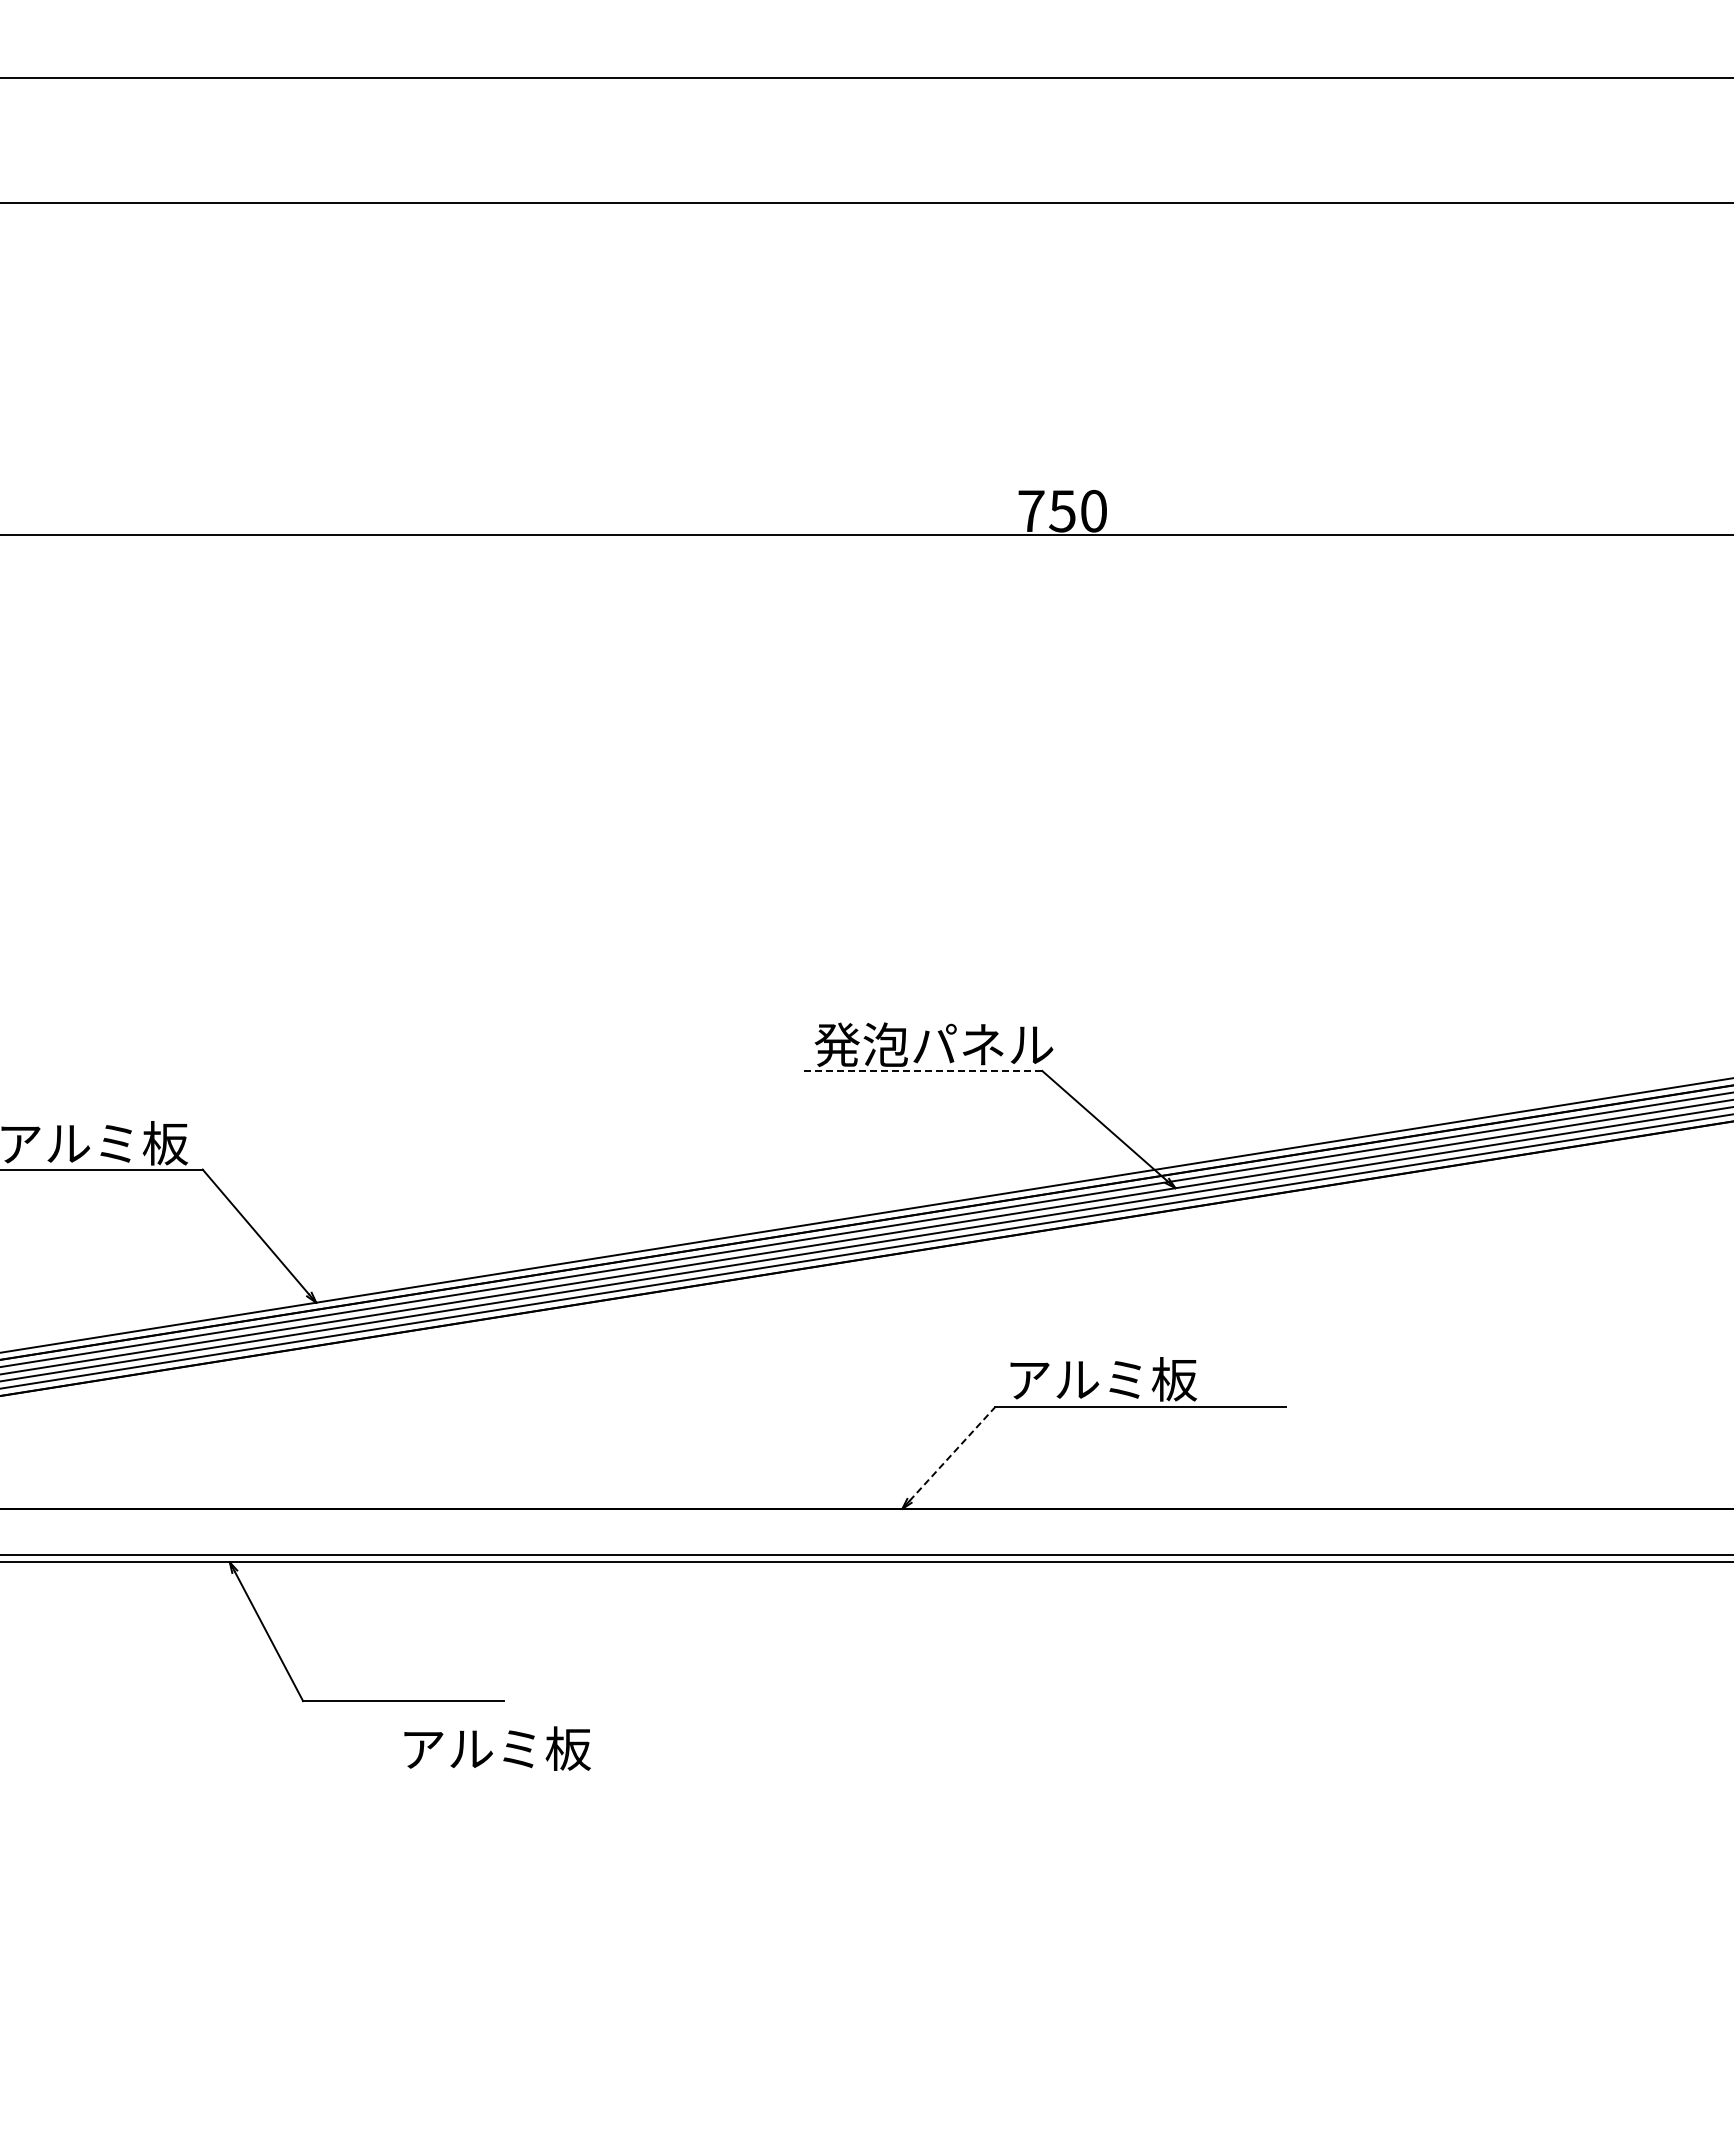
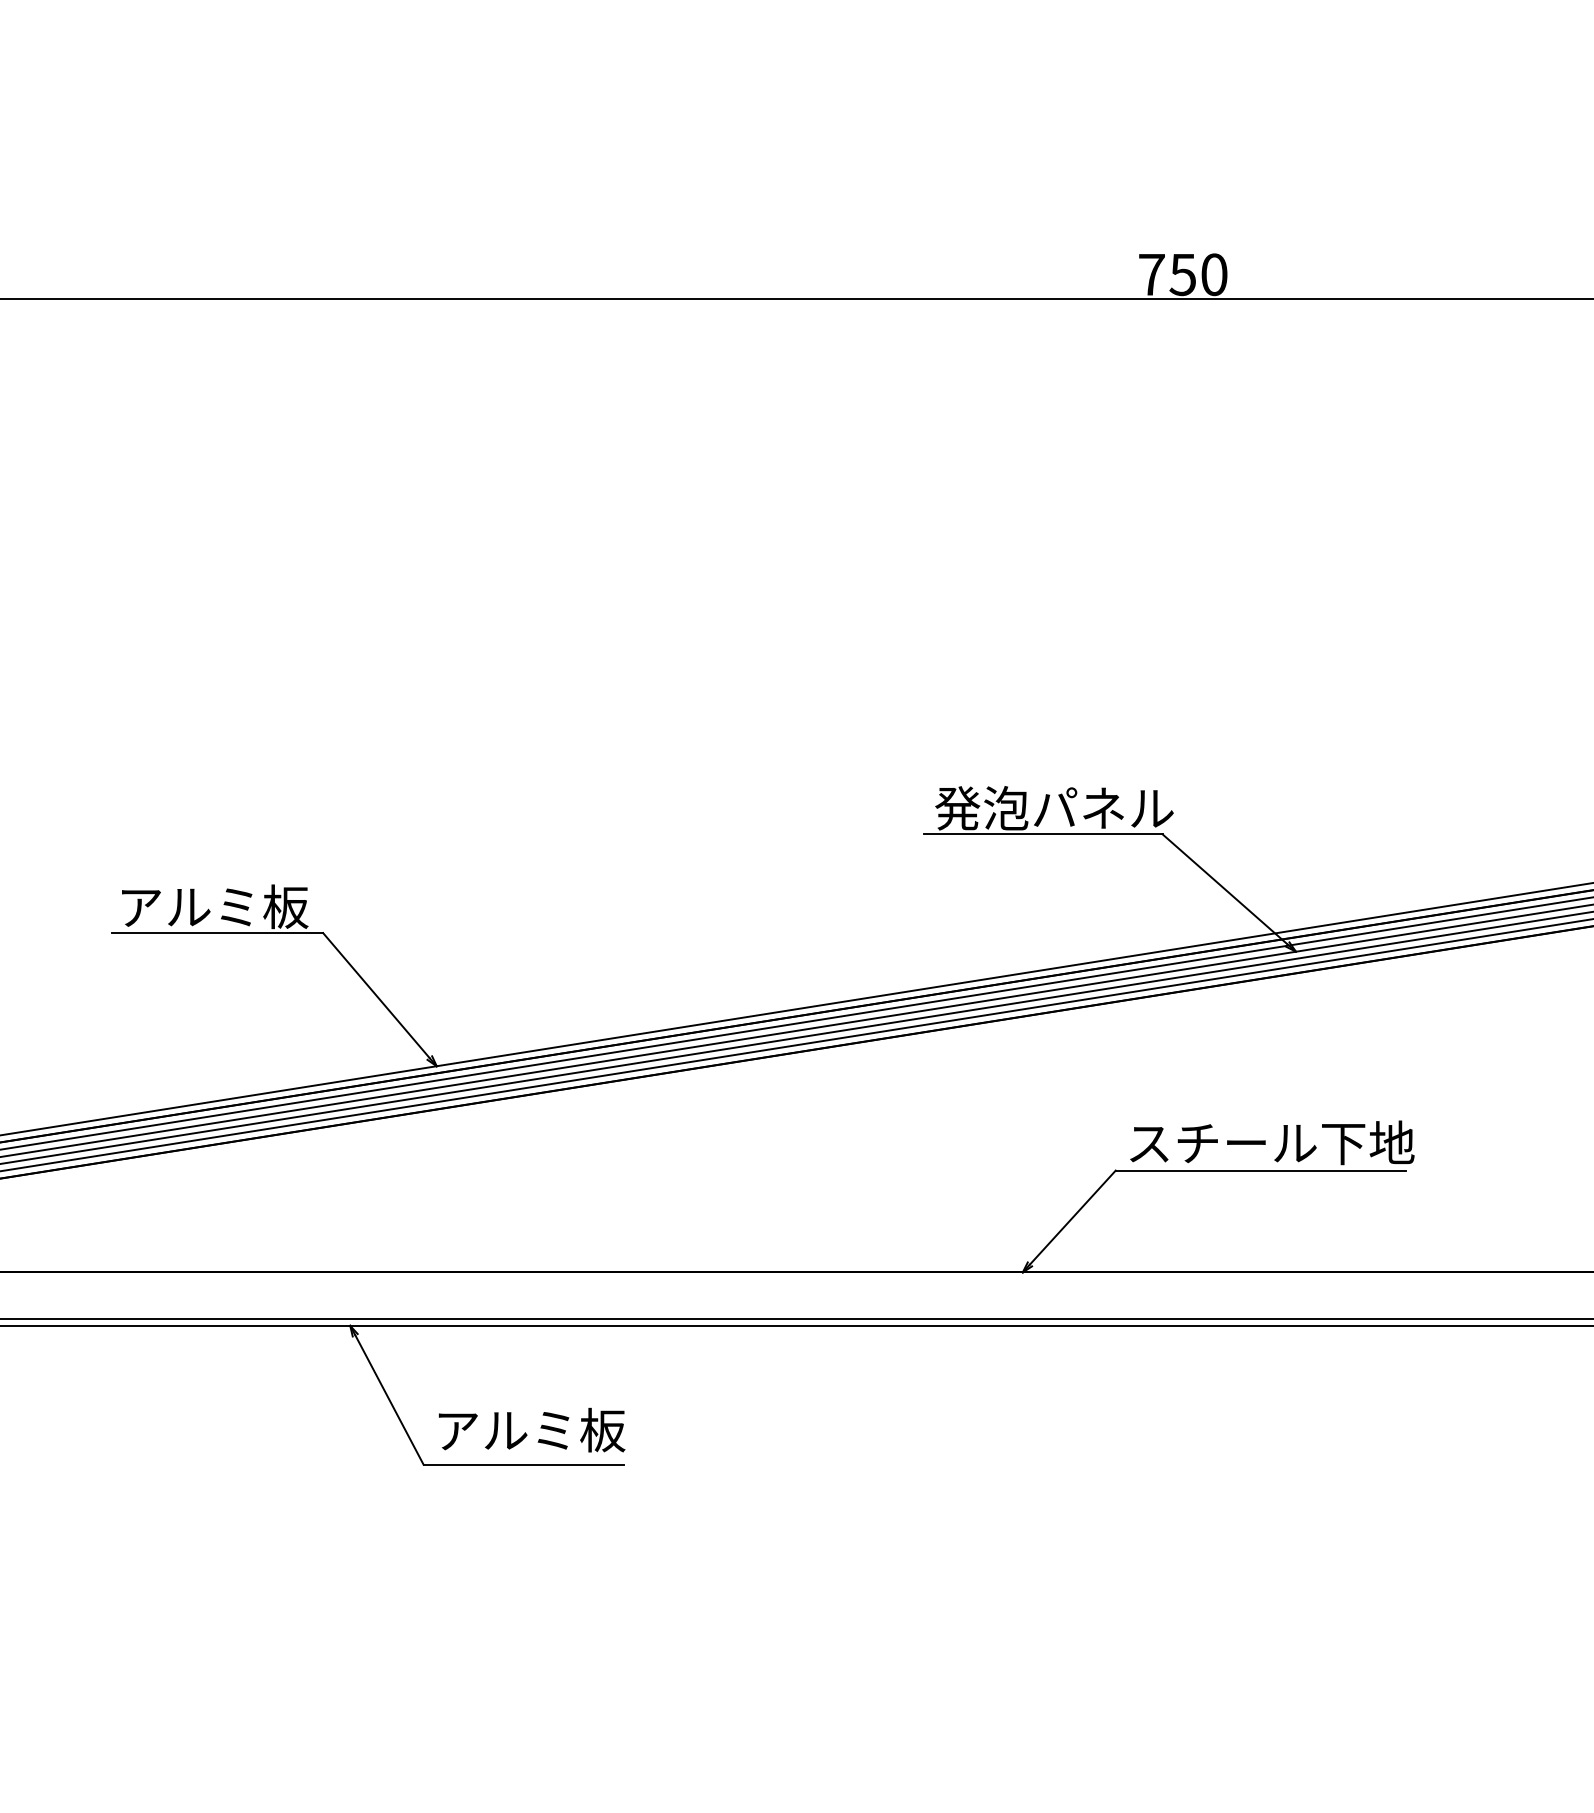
line: (922, 1070) -> (1042, 834), dashed -> solid
text: (1151, 1379) -> (1271, 1143), アルミ板 -> スチール下地
line: (952, 1454) -> (1072, 1218), dashed -> solid
text: (497, 1748) -> (531, 1430), moved

